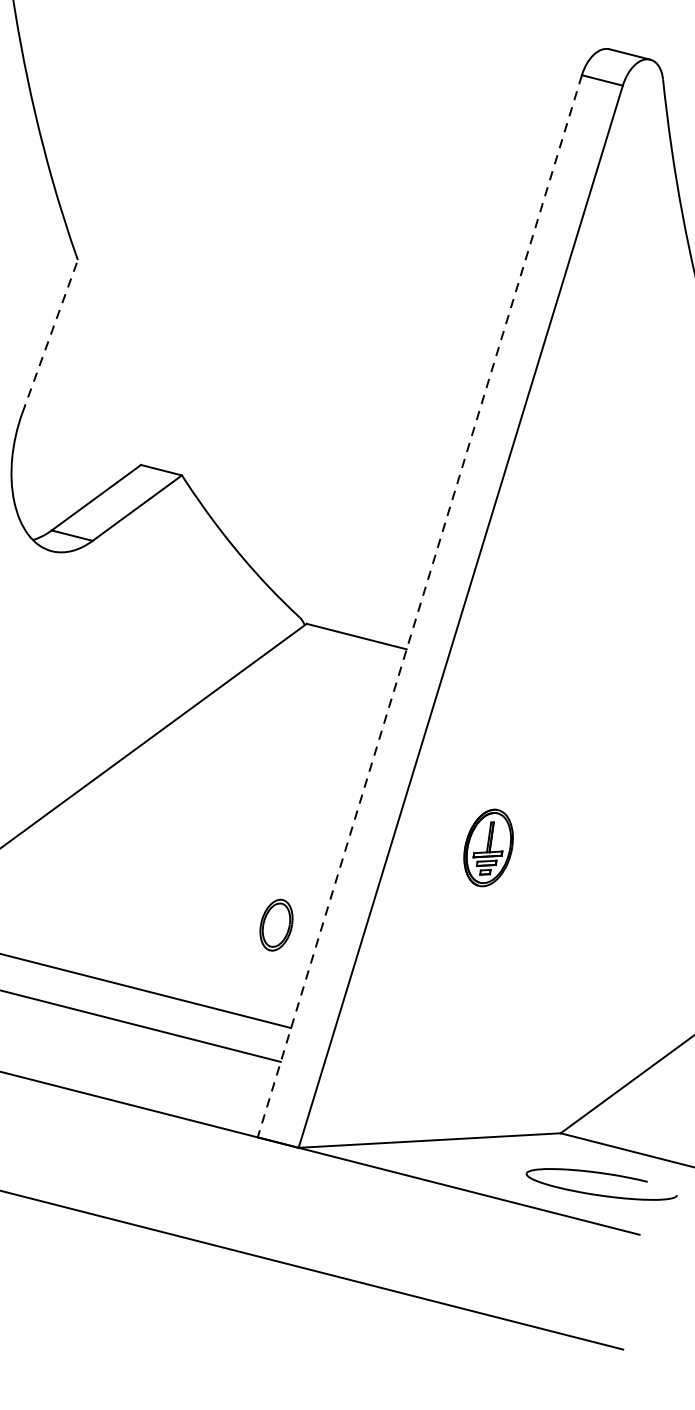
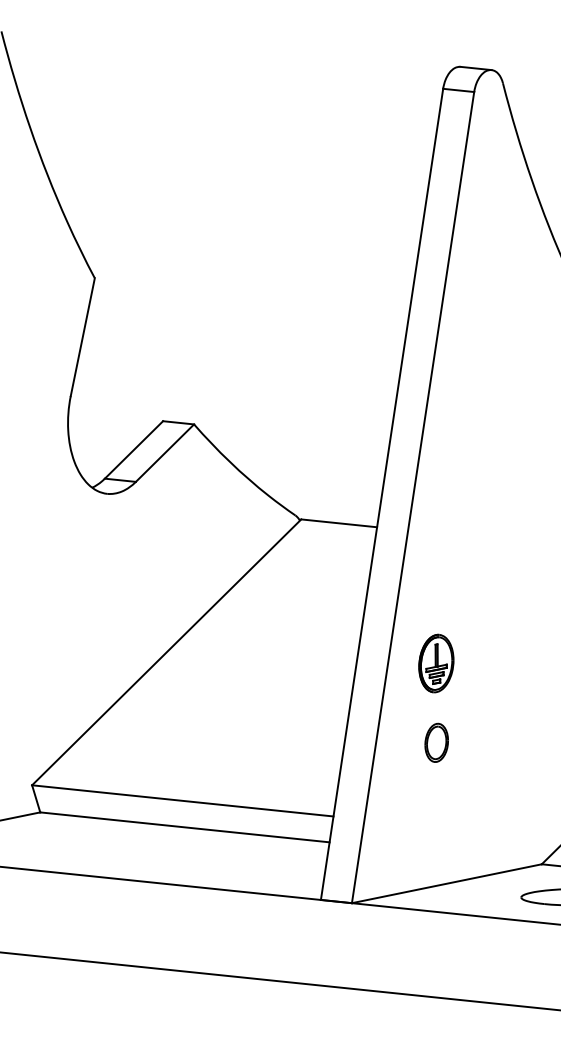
line: (49, 335) -> (82, 336), dashed -> solid
line: (419, 606) -> (381, 494), dashed -> solid
part: (488, 847) -> (436, 663), moved
part: (276, 924) -> (436, 742), moved

